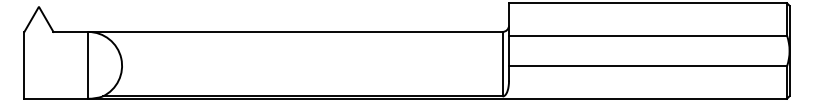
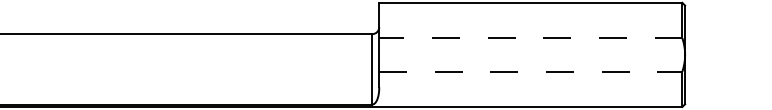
line: (647, 35) -> (530, 38), solid -> dashed
line: (648, 66) -> (531, 71), solid -> dashed

